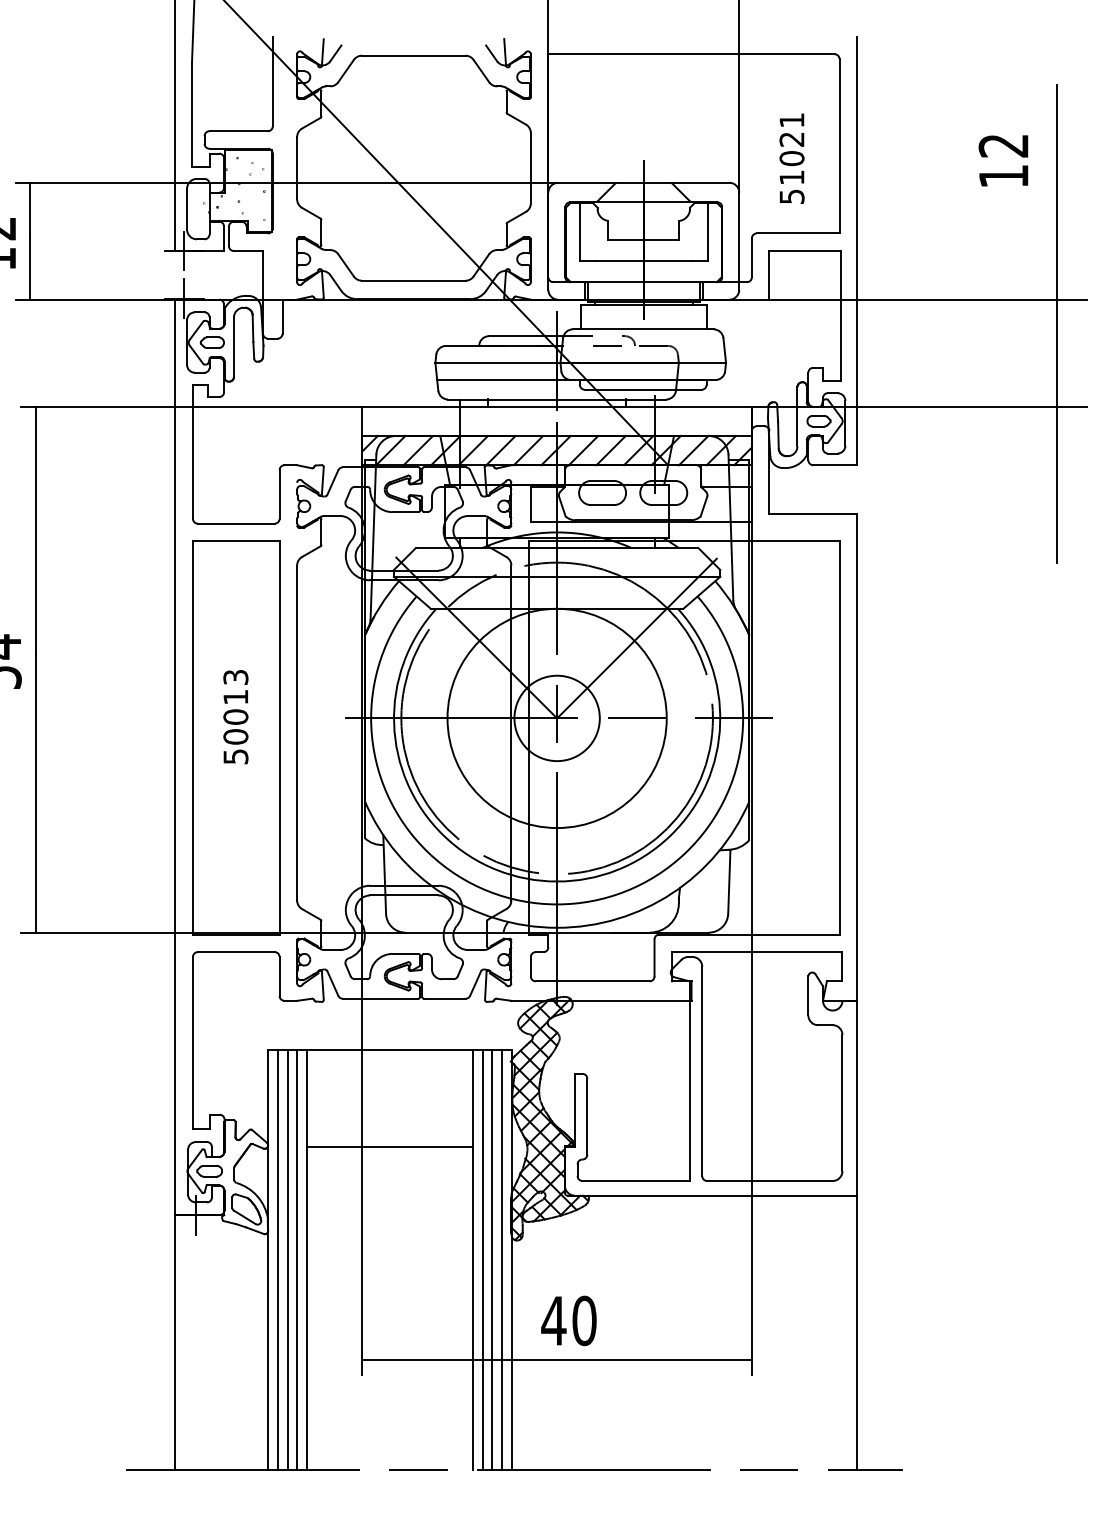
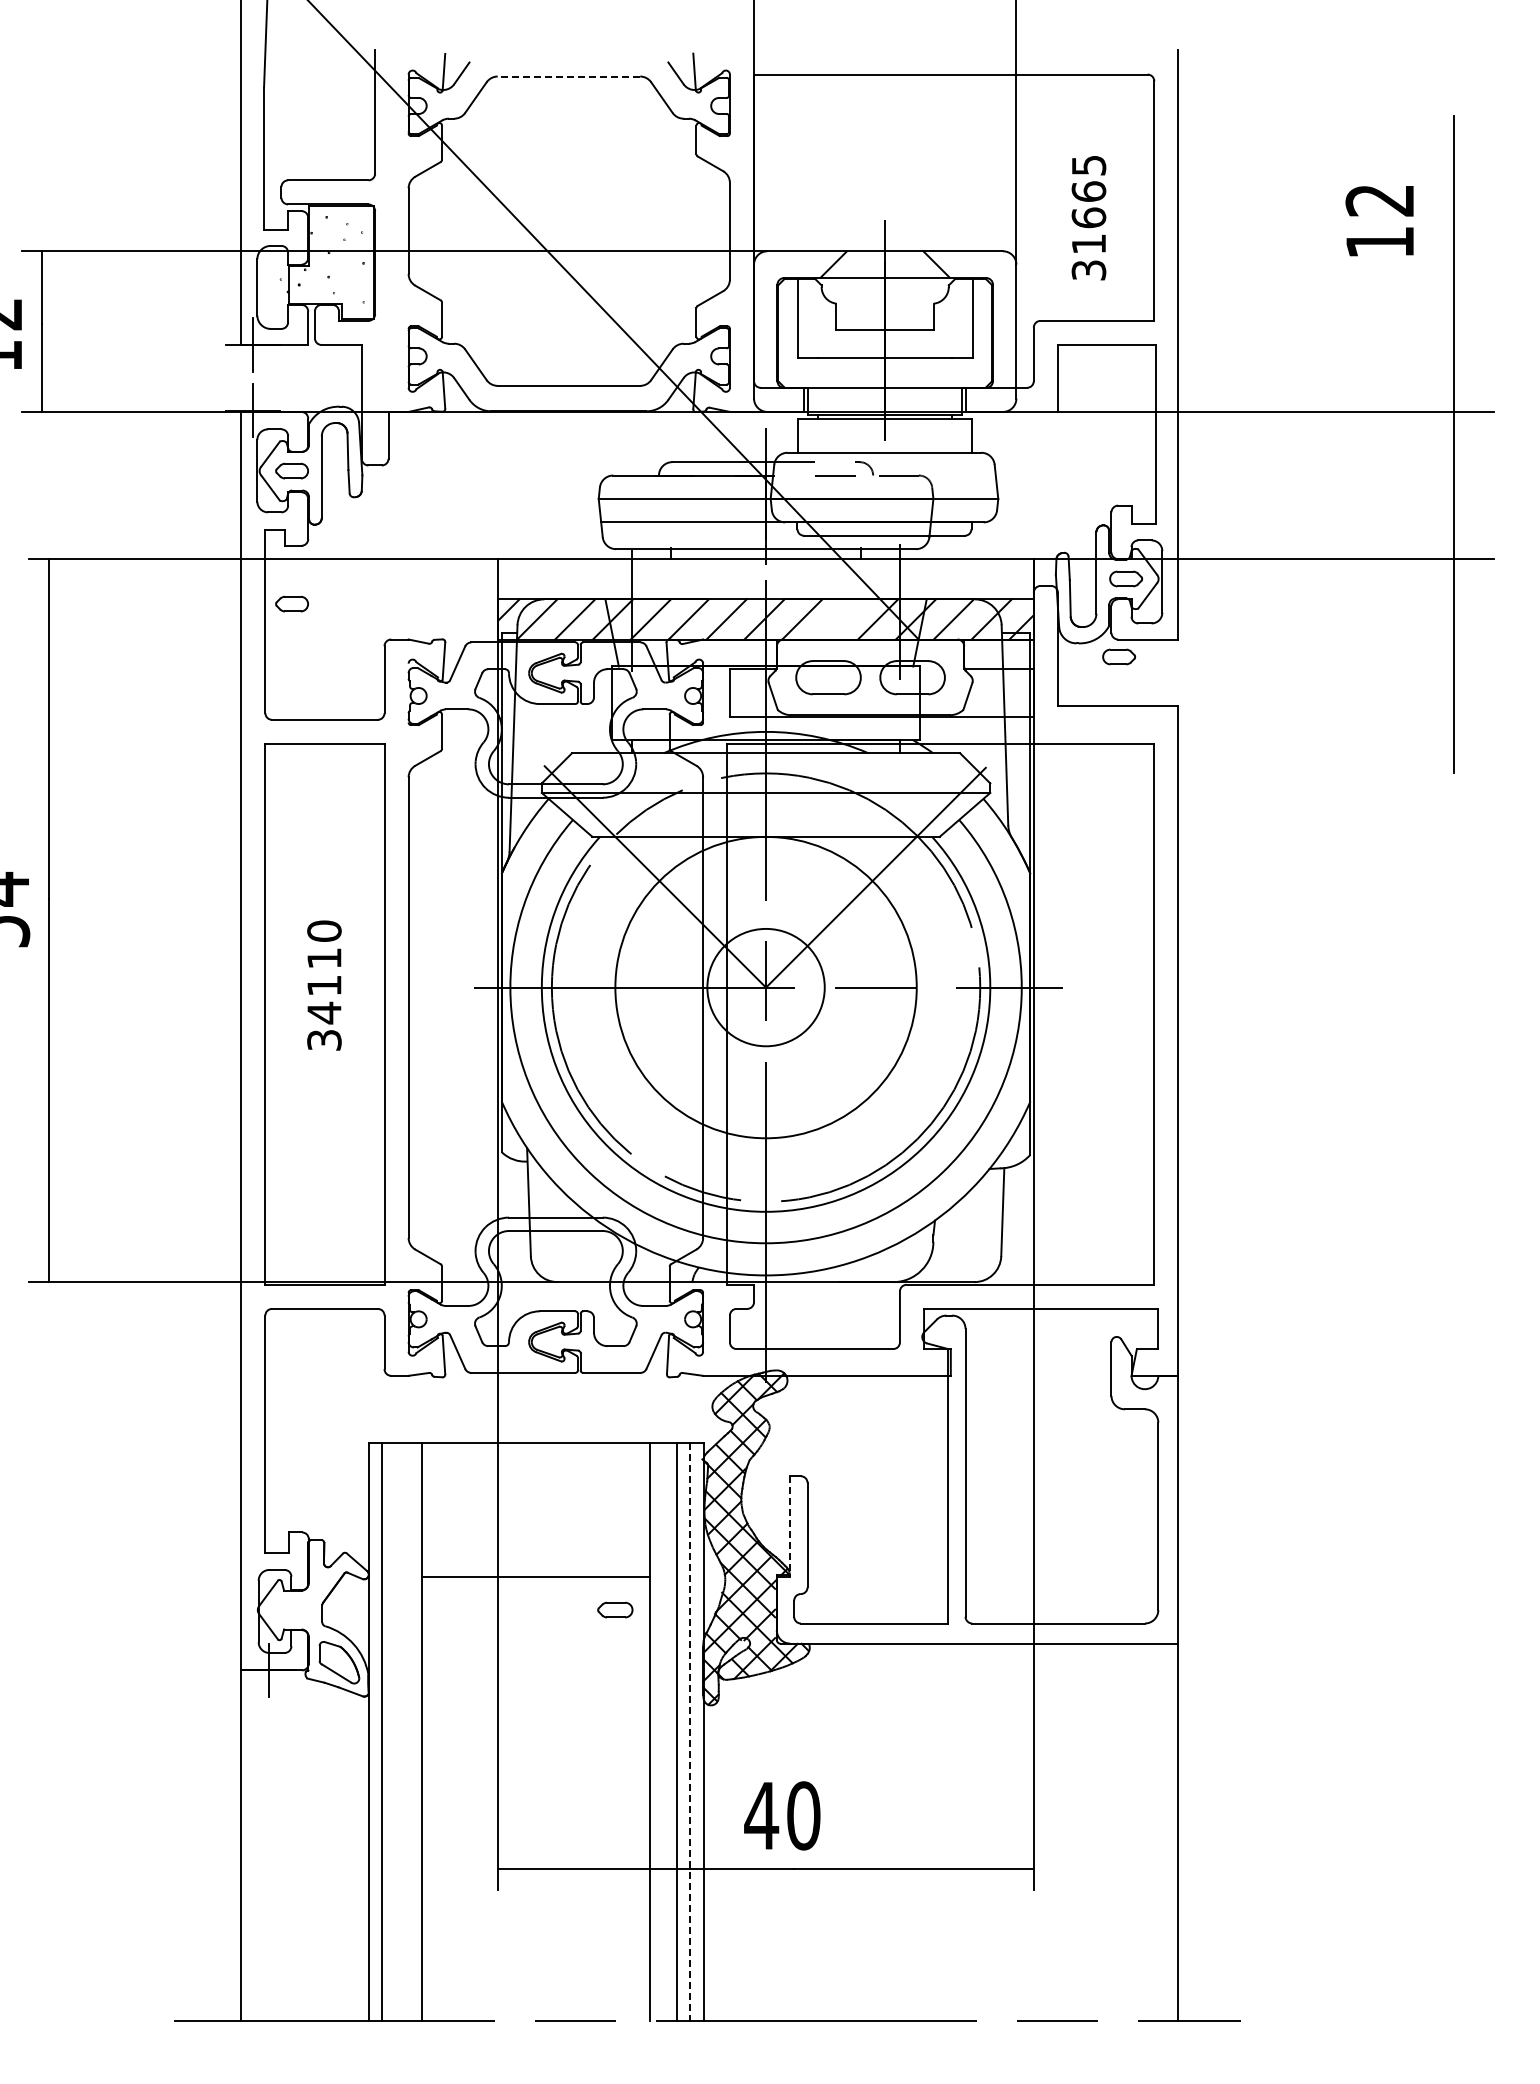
line: (413, 55) -> (568, 76), solid -> dashed
text: (791, 158) -> (1088, 217), 51021 -> 31665
part: (211, 439) -> (291, 603), added
line: (611, 450) -> (840, 619), removed
part: (813, 477) -> (1118, 656), added
text: (235, 716) -> (324, 985), 50013 -> 34110
line: (574, 1110) -> (790, 1526), solid -> dashed
part: (209, 1170) -> (615, 1609), moved
line: (287, 1259) -> (395, 1731), removed
line: (297, 1259) -> (409, 1731), removed
line: (482, 1259) -> (663, 1731), removed
line: (502, 1260) -> (690, 1732), solid -> dashed

